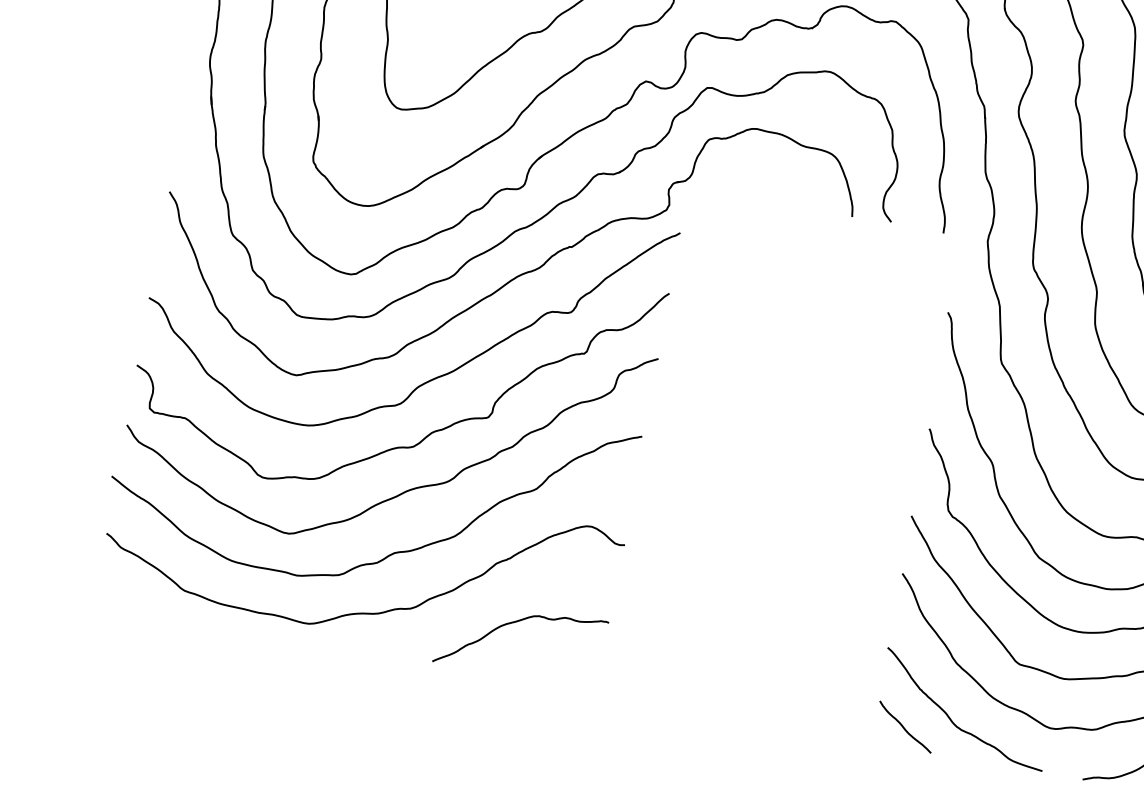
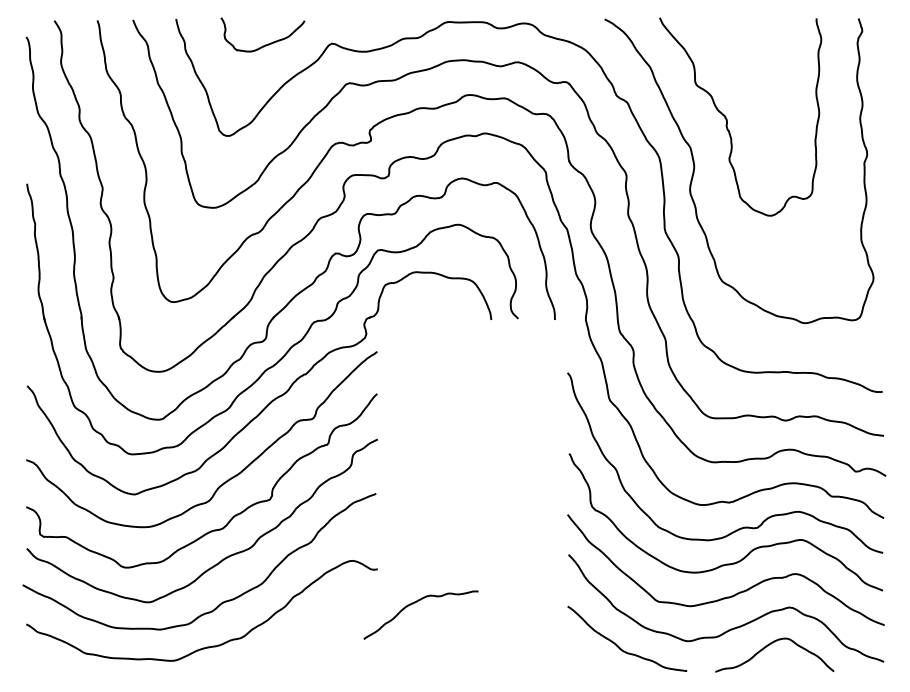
curve: (515, 623) -> (415, 603), moved
curve: (905, 727) -> (589, 658), removed

